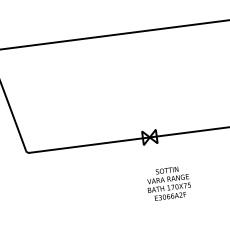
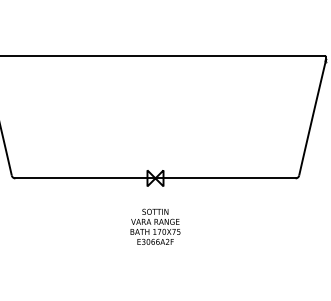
text: (168, 183) -> (155, 226), moved

